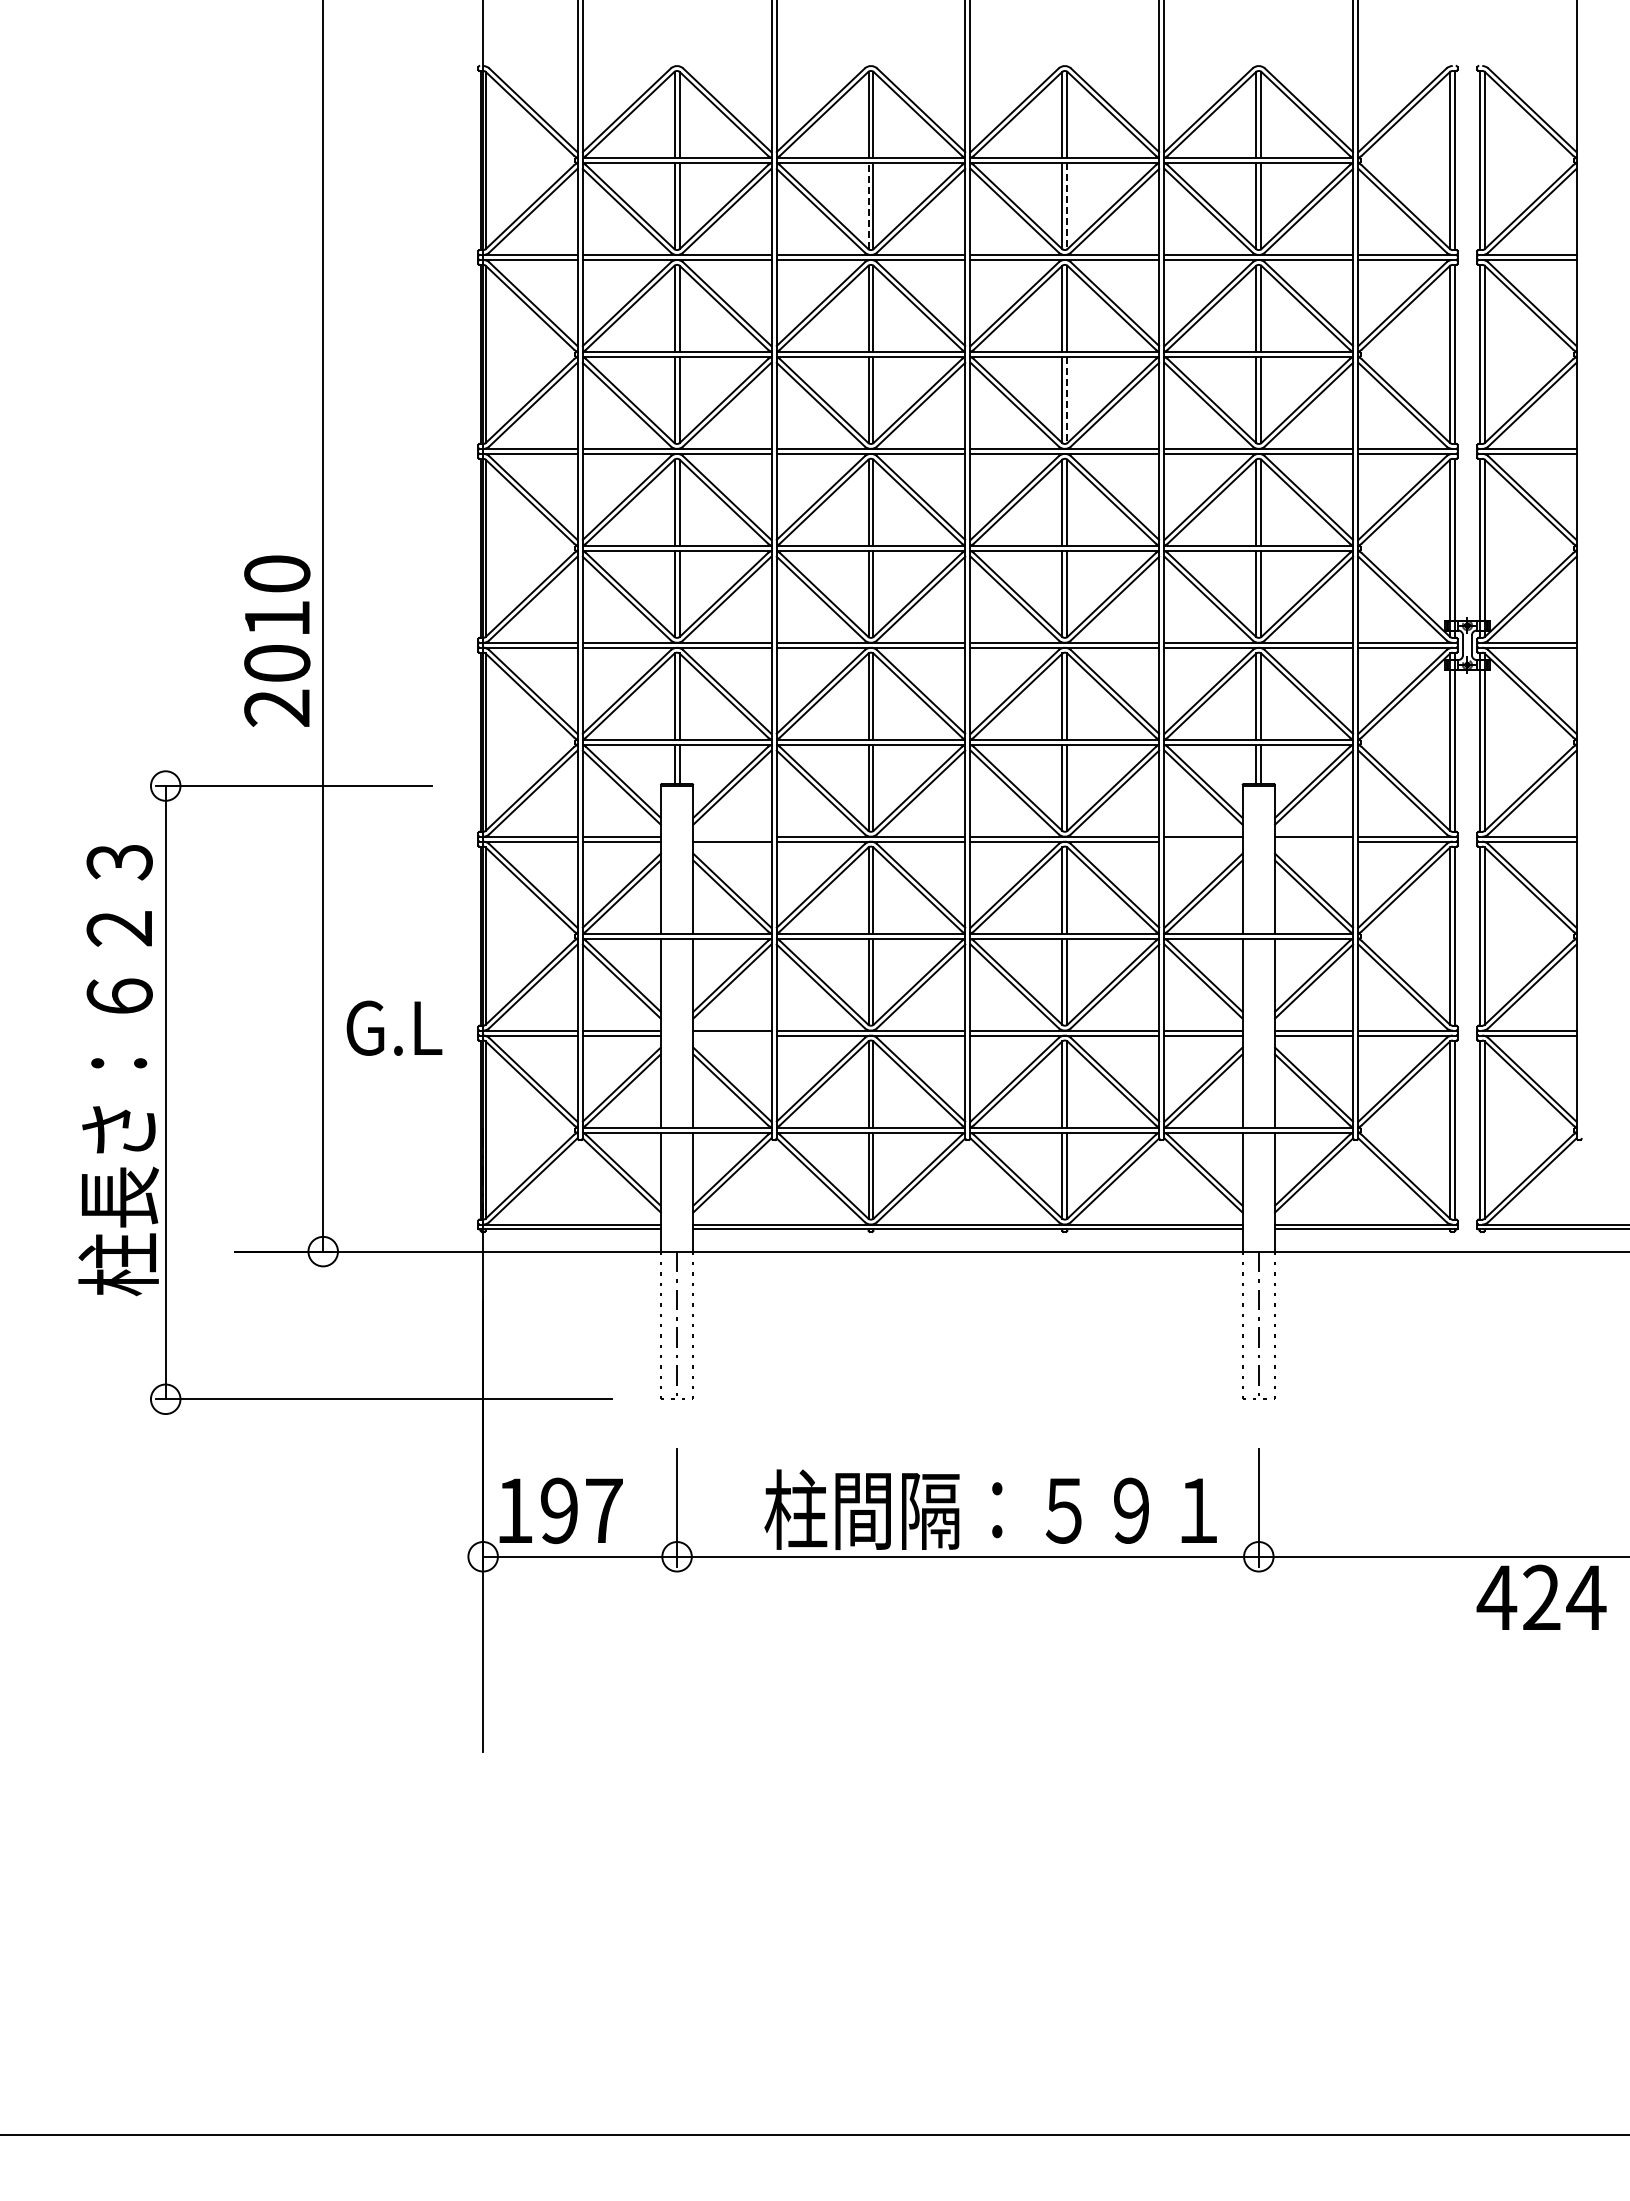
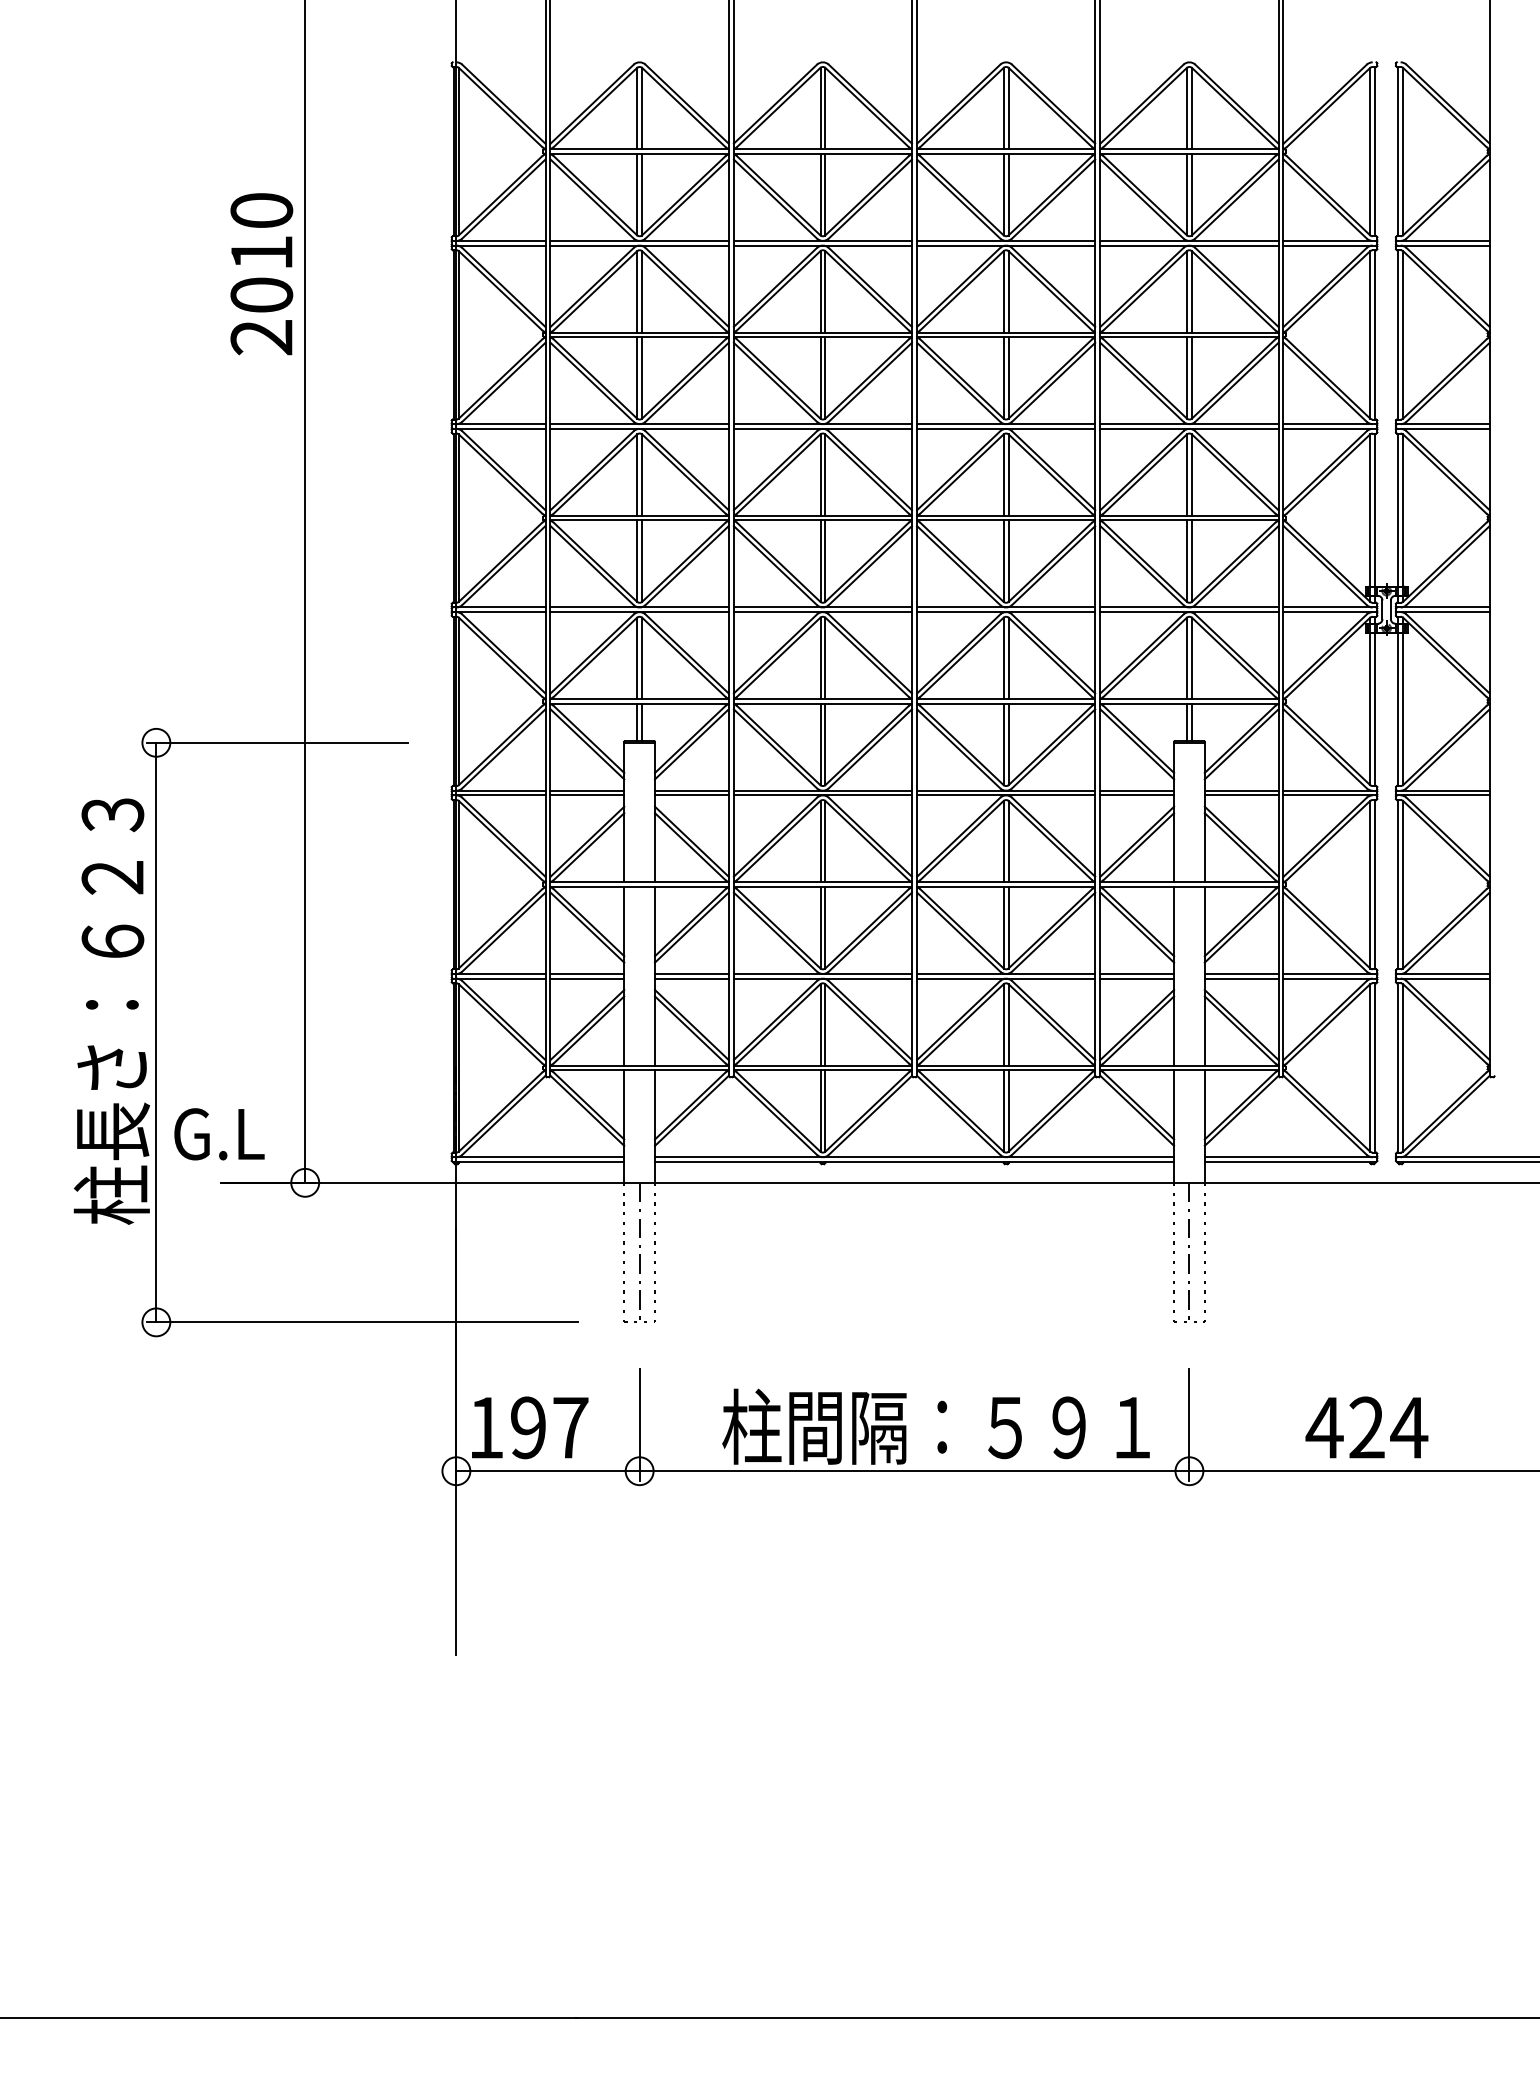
line: (868, 205) -> (820, 194), dashed -> solid
line: (1067, 206) -> (1008, 195), dashed -> solid
line: (1067, 400) -> (1008, 378), dashed -> solid
text: (277, 640) -> (262, 273), moved
line: (732, 836) -> (692, 790), added
line: (1203, 841) -> (1137, 795), added
line: (1314, 841) -> (1242, 795), added
text: (394, 1027) -> (219, 1133), moved
line: (732, 1035) -> (692, 978), added
text: (1541, 1596) -> (1366, 1426), moved

